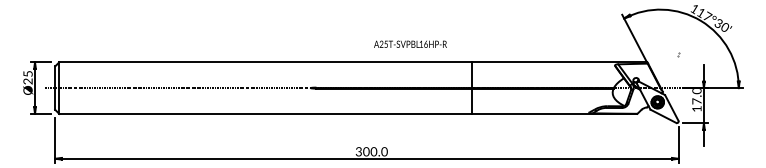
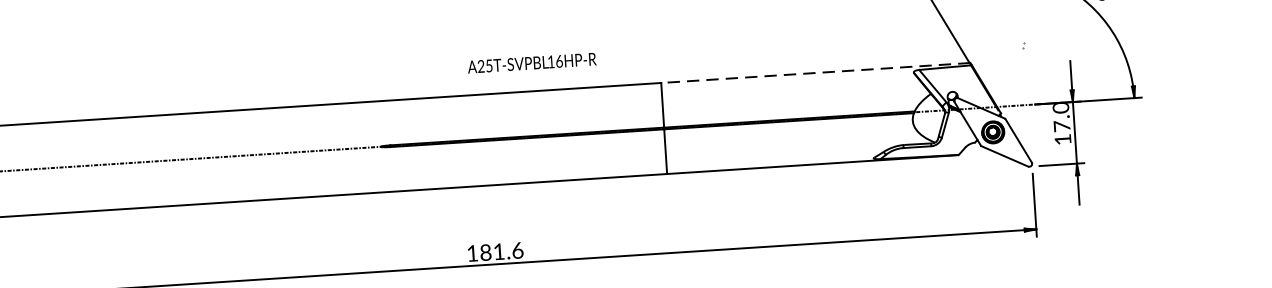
text: (410, 43) -> (531, 61), moved
line: (559, 62) -> (815, 73), solid -> dashed
text: (371, 151) -> (494, 251), 300.0 -> 181.6

